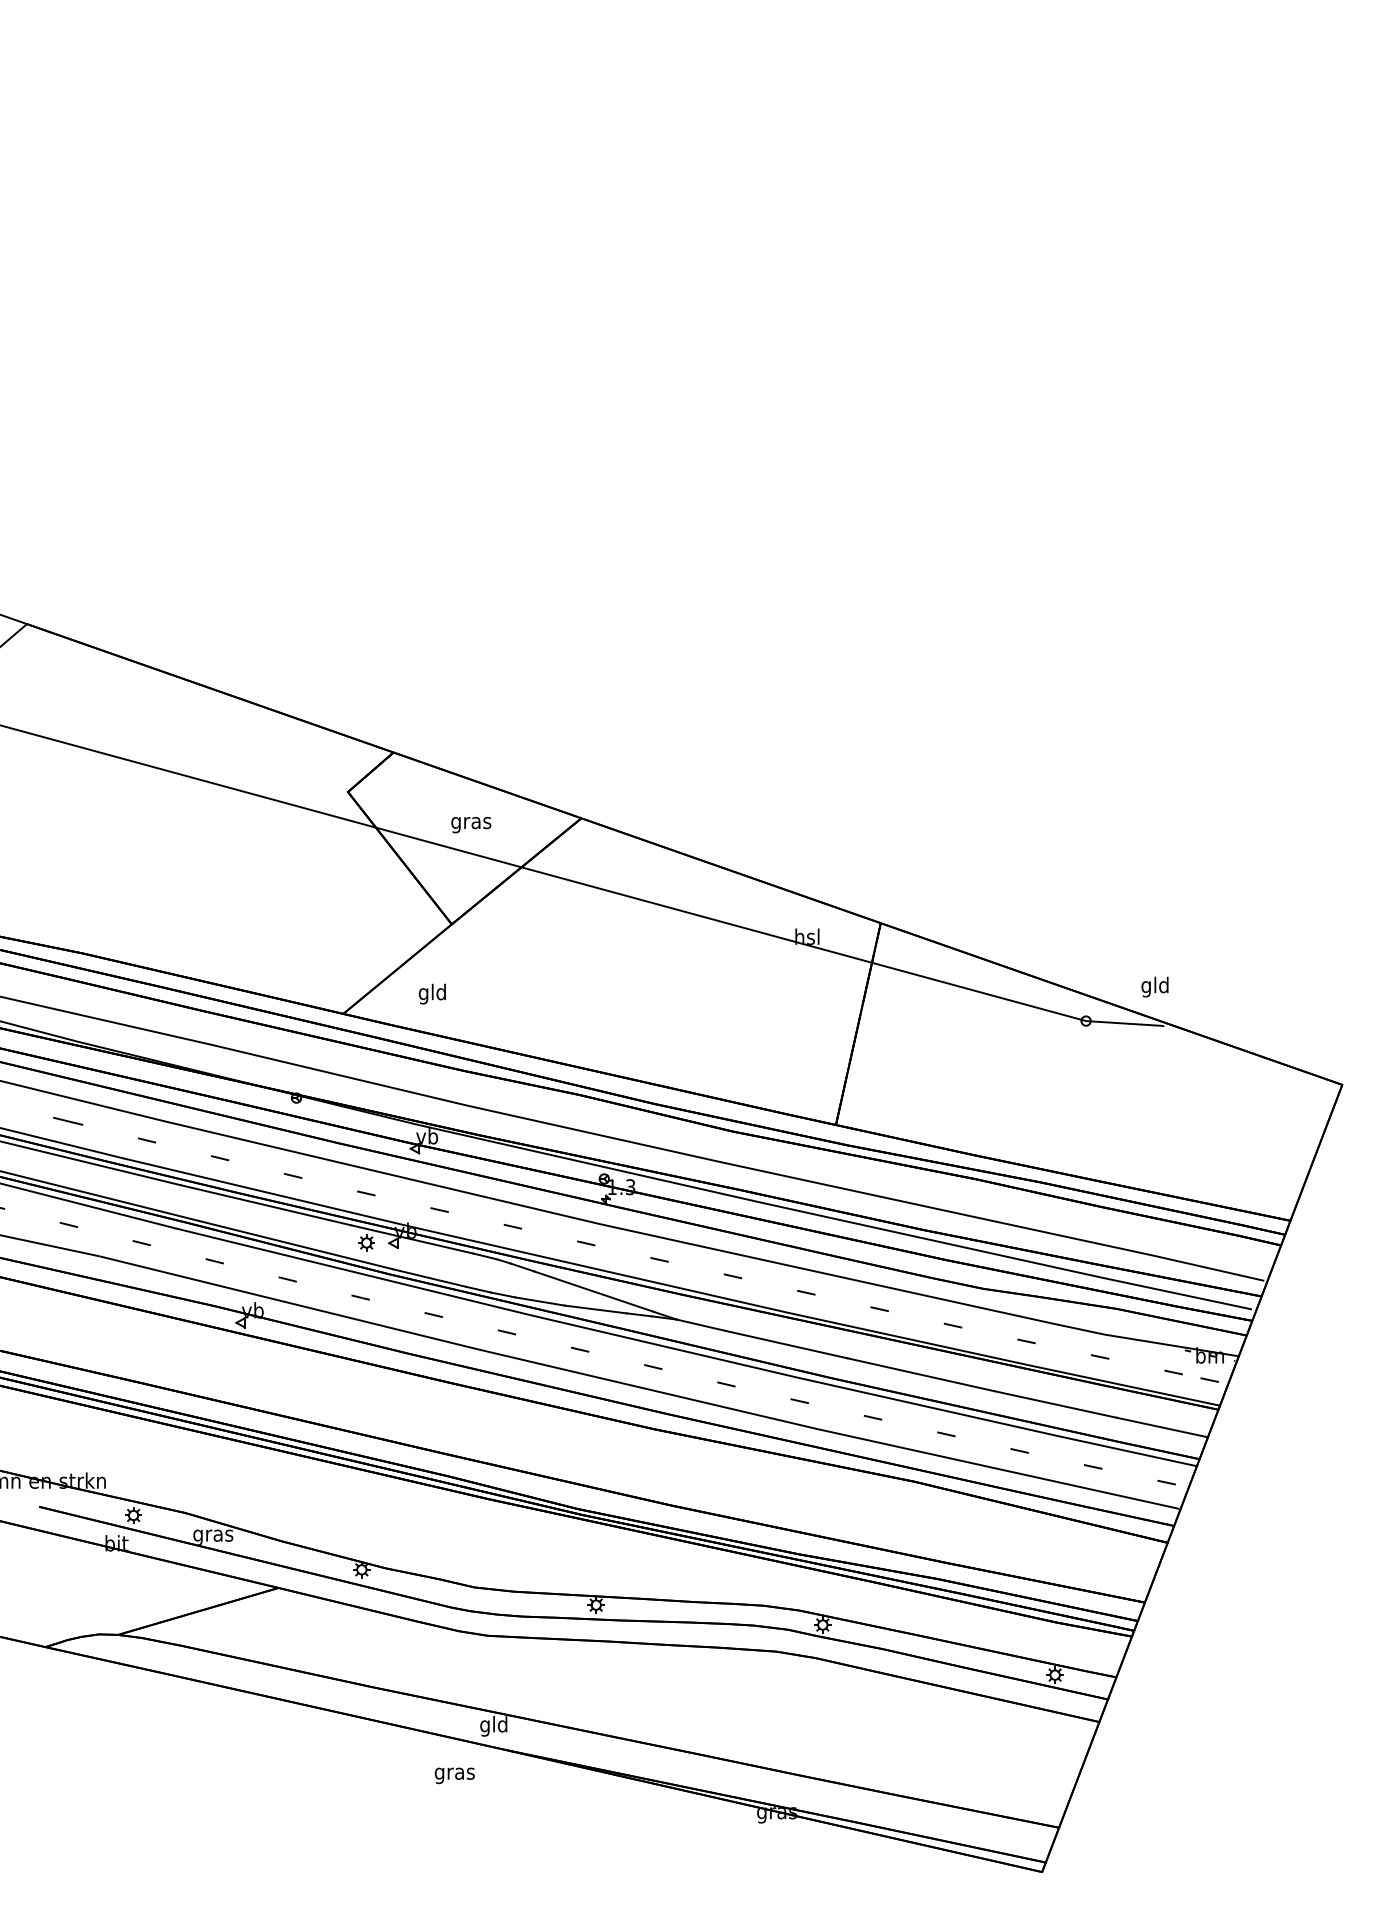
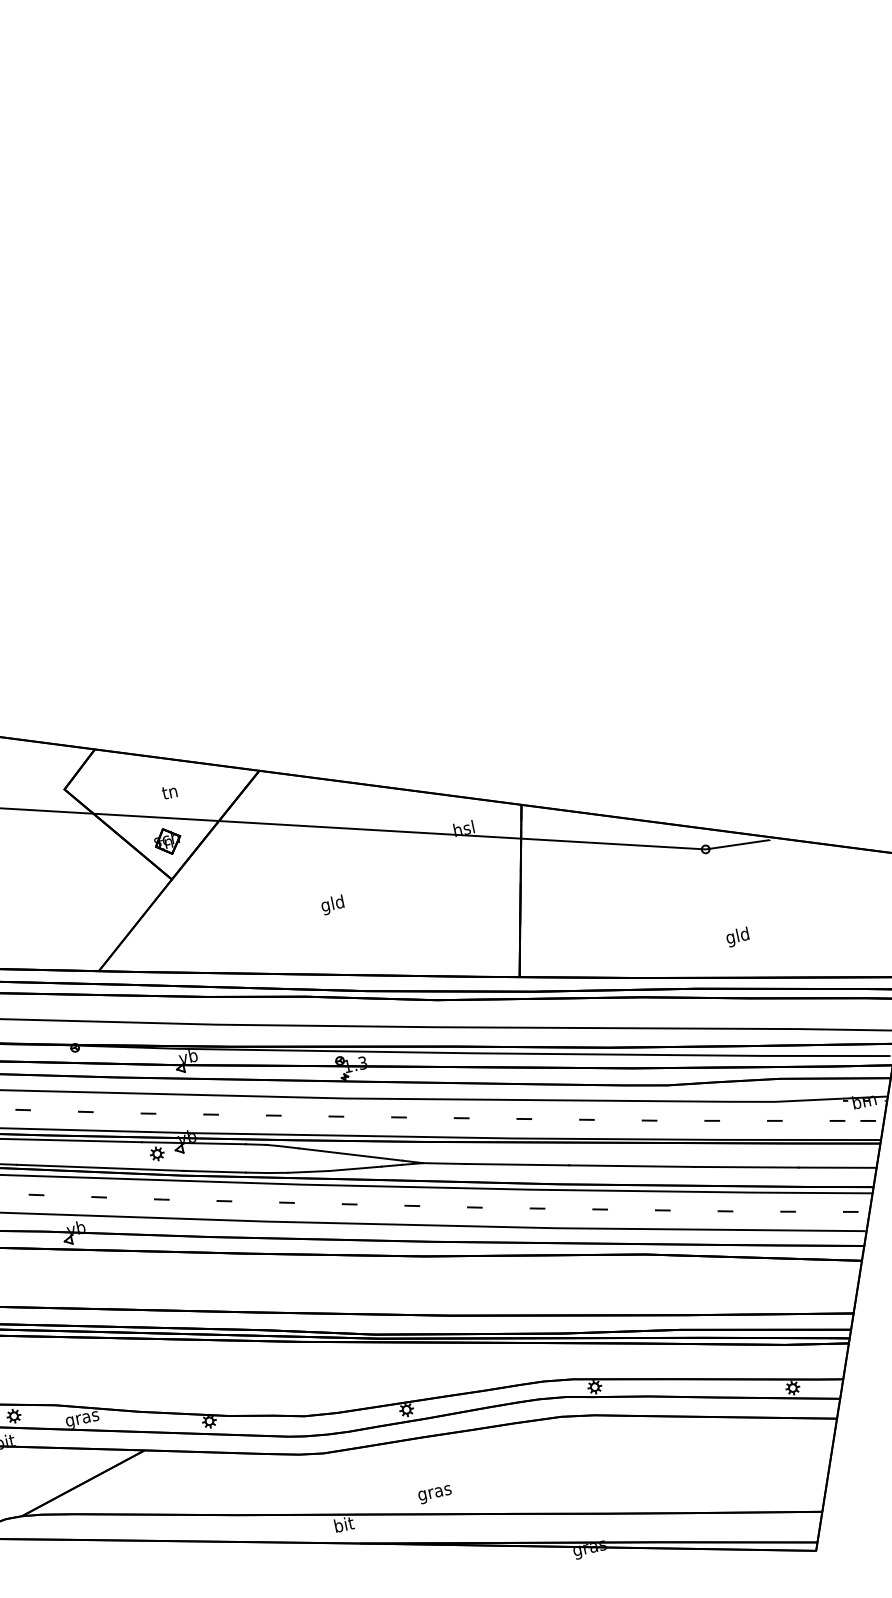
text: (471, 823) -> (170, 793), gras -> tn
part: (456, 878) -> (167, 841), added
text: (1154, 986) -> (737, 936), moved
text: (431, 993) -> (331, 904), moved
text: (493, 1726) -> (343, 1526), gld -> bit
text: (454, 1775) -> (434, 1494), moved

